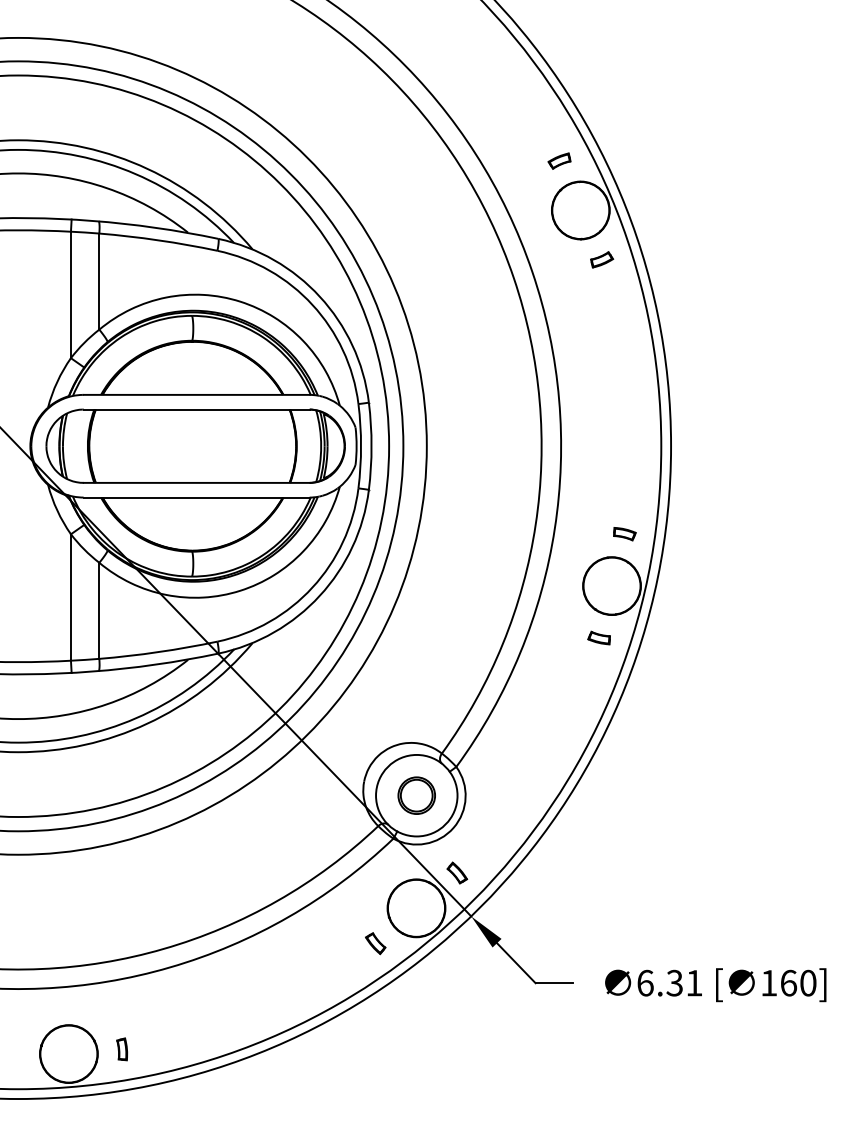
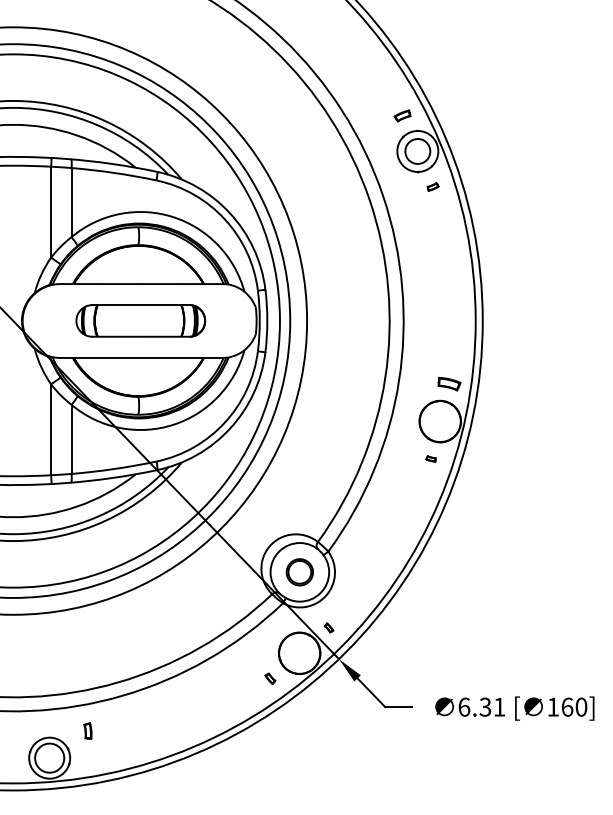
circle: (580, 210) -> (417, 151), size x0.6
part: (602, 259) -> (433, 186), size x0.7
part: (195, 445) -> (140, 320), size x0.6
part: (624, 534) -> (449, 384), size x1.4
part: (598, 637) -> (430, 458), size x0.6
part: (457, 872) -> (329, 627), size x0.6
part: (375, 943) -> (270, 678), size x0.7
part: (122, 1049) -> (88, 731), moved
circle: (68, 1054) -> (49, 758), size x0.7

